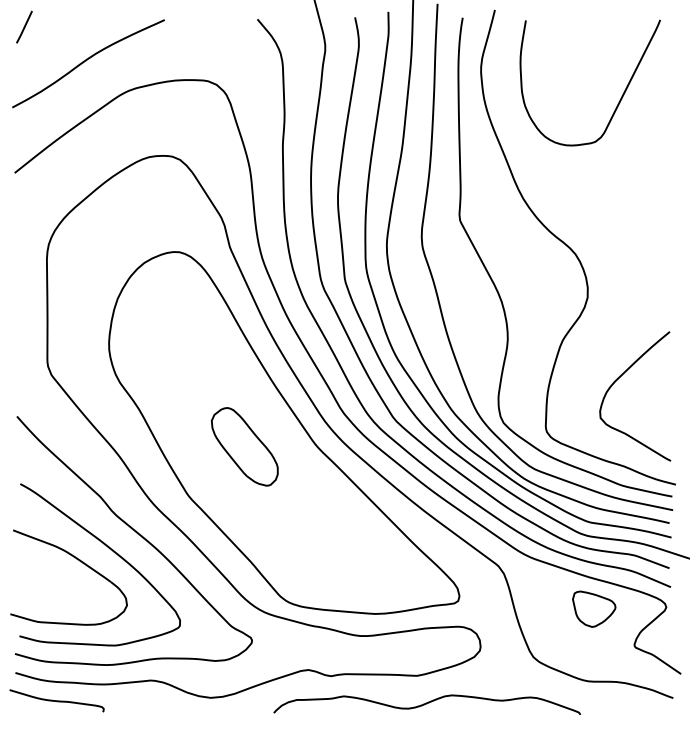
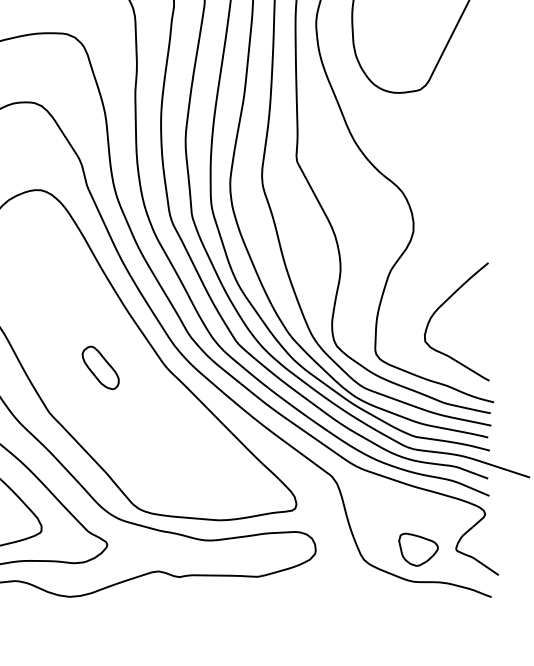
part: (244, 446) -> (100, 367), size x0.6
part: (594, 608) -> (418, 549), moved
curve: (427, 703) -> (267, 602), removed

